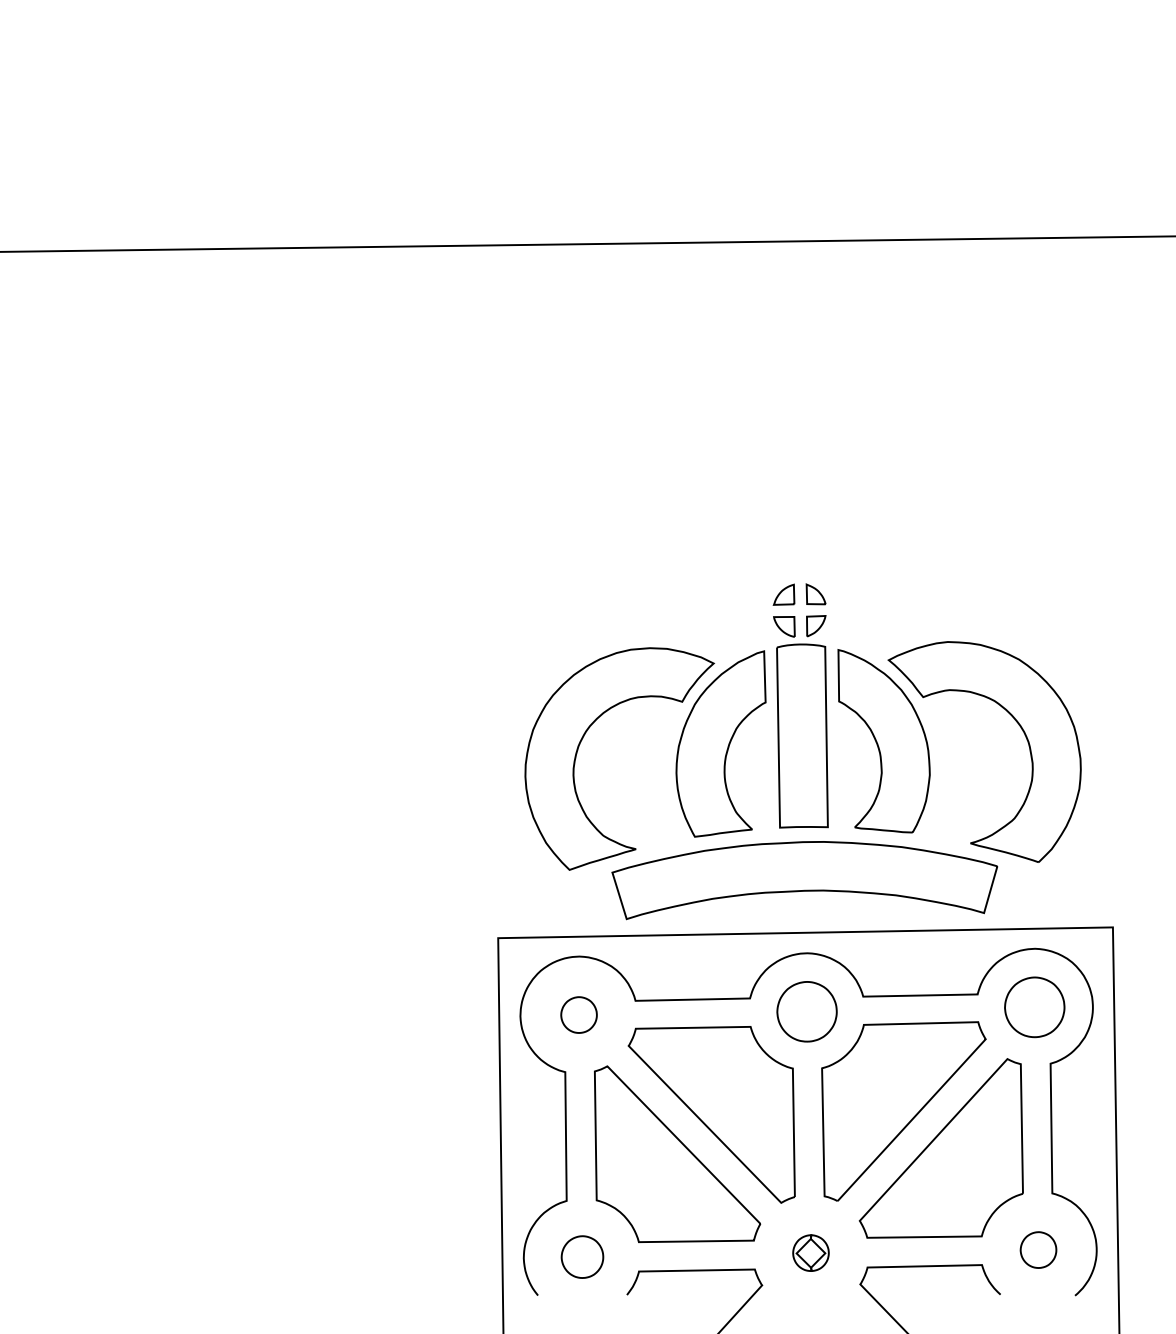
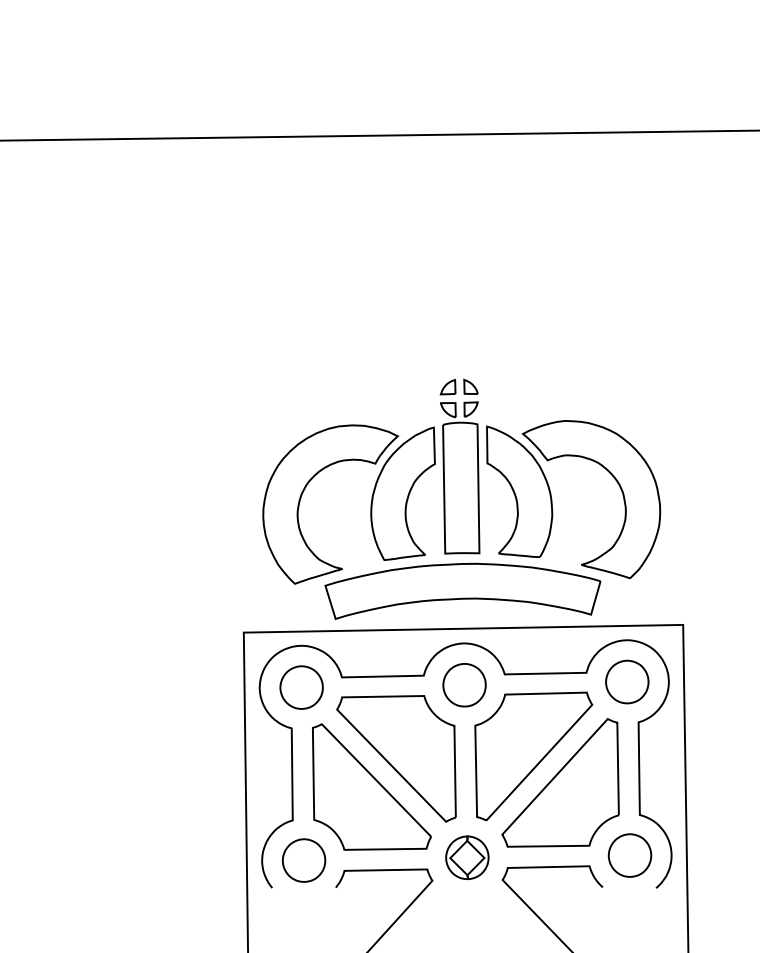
part: (578, 1014) -> (301, 687), size x1.67
part: (1038, 1249) -> (629, 855), size x1.67
part: (810, 1252) -> (467, 857), size x1.67
part: (582, 1256) -> (304, 860), size x1.43

